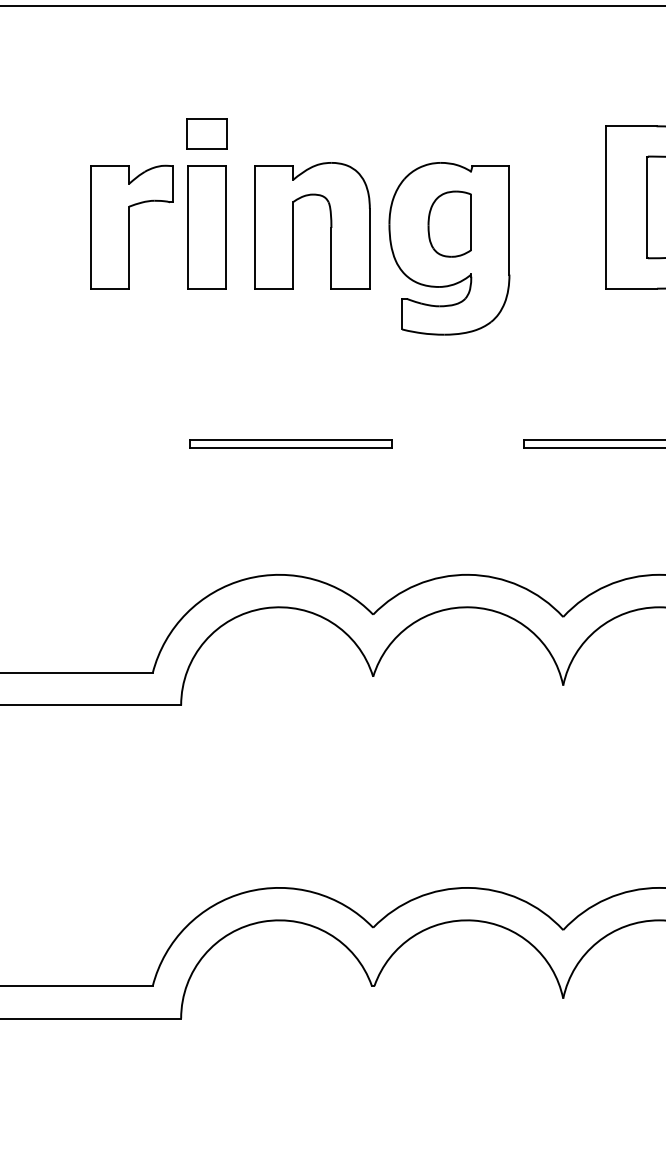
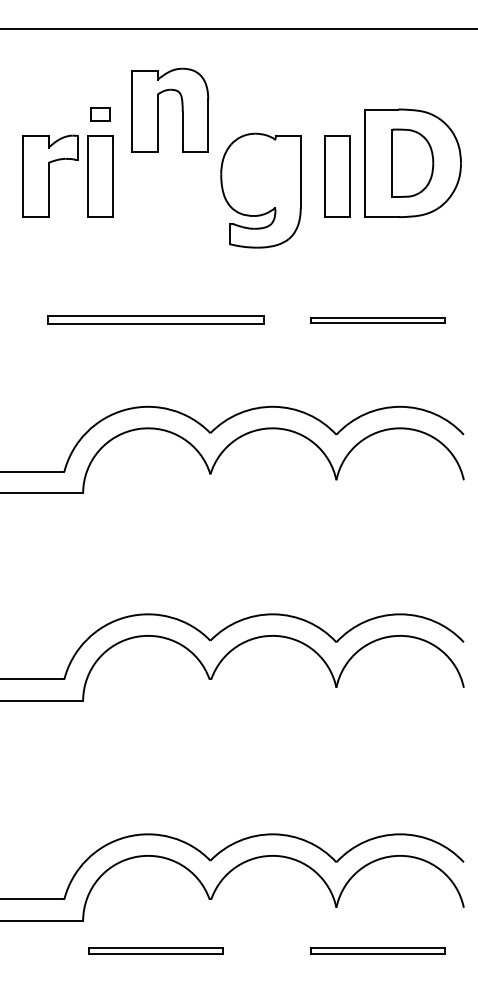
part: (207, 133) -> (100, 114), size x0.7
part: (448, 222) -> (260, 173), removed
part: (329, 224) -> (181, 109), moved
part: (564, 227) -> (337, 176), added
part: (290, 444) -> (155, 320), size x1.6

